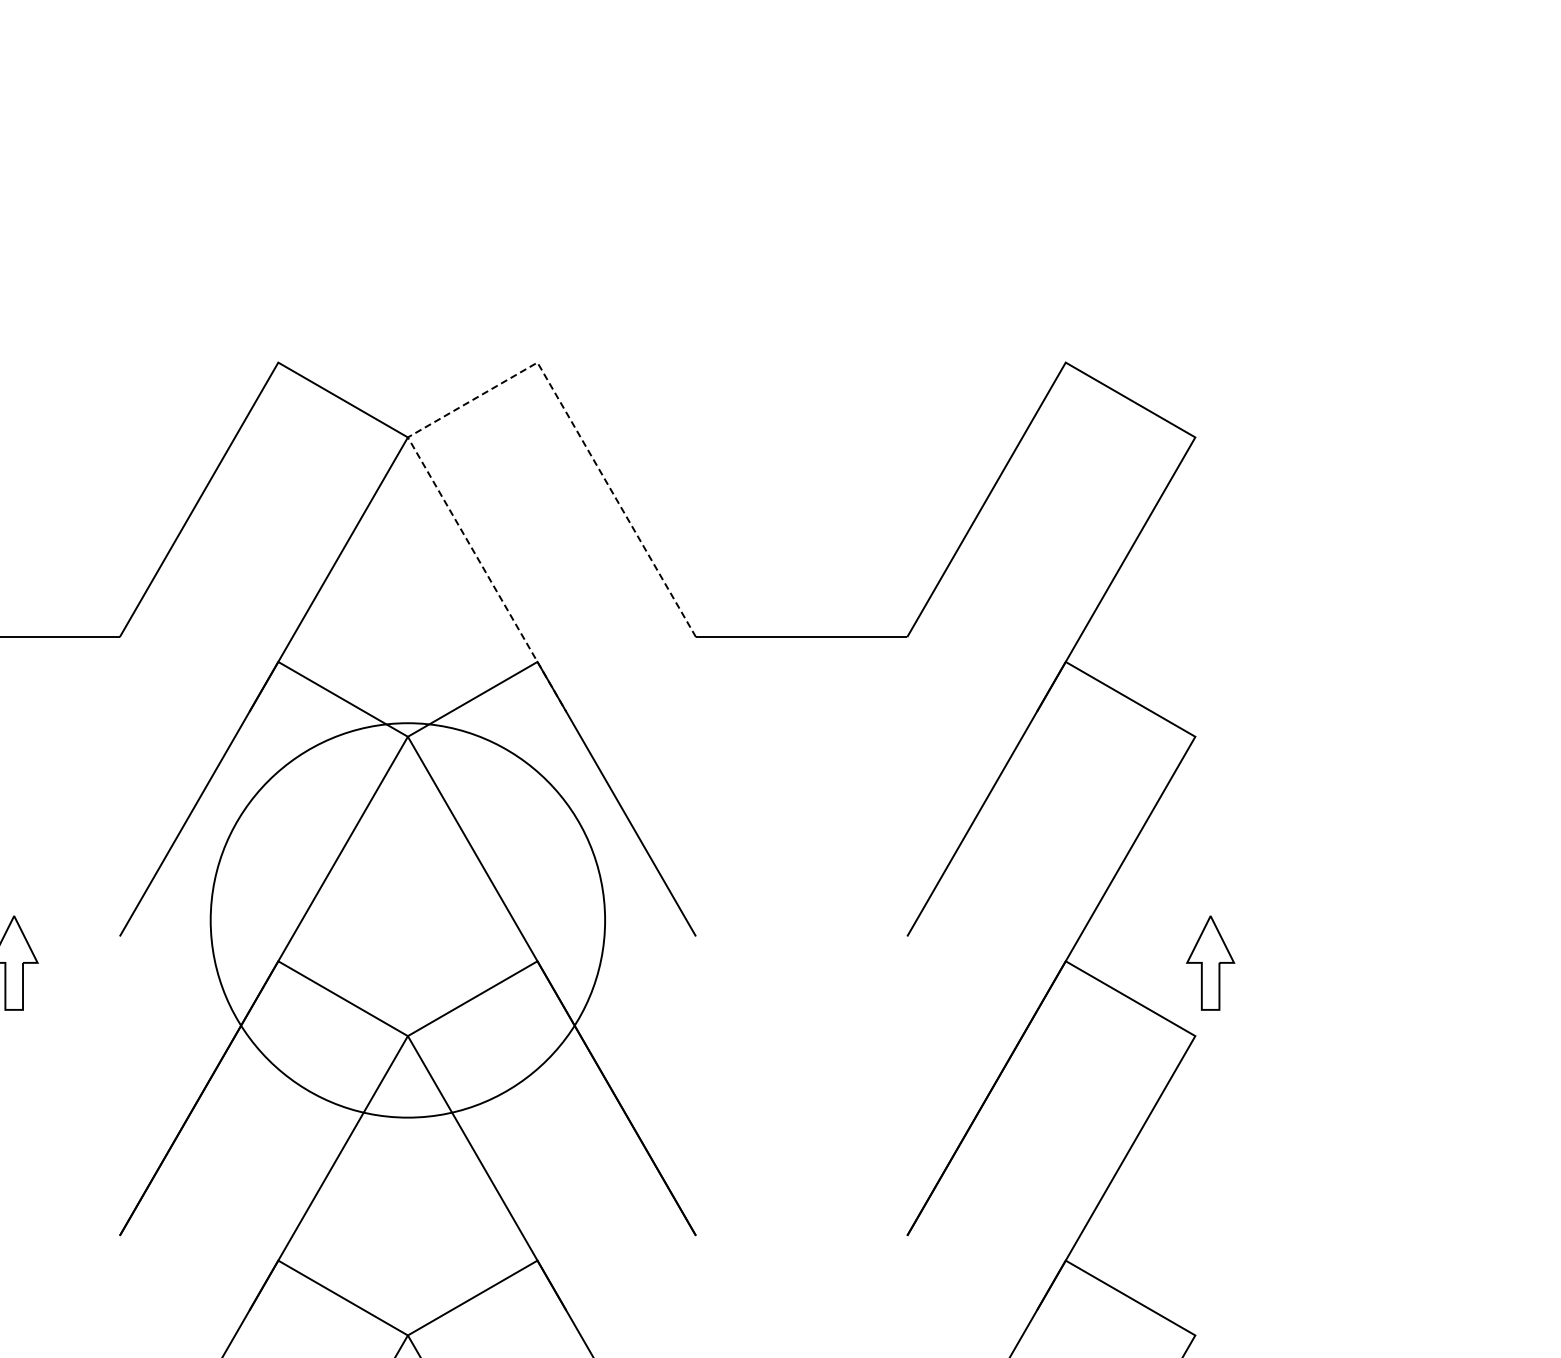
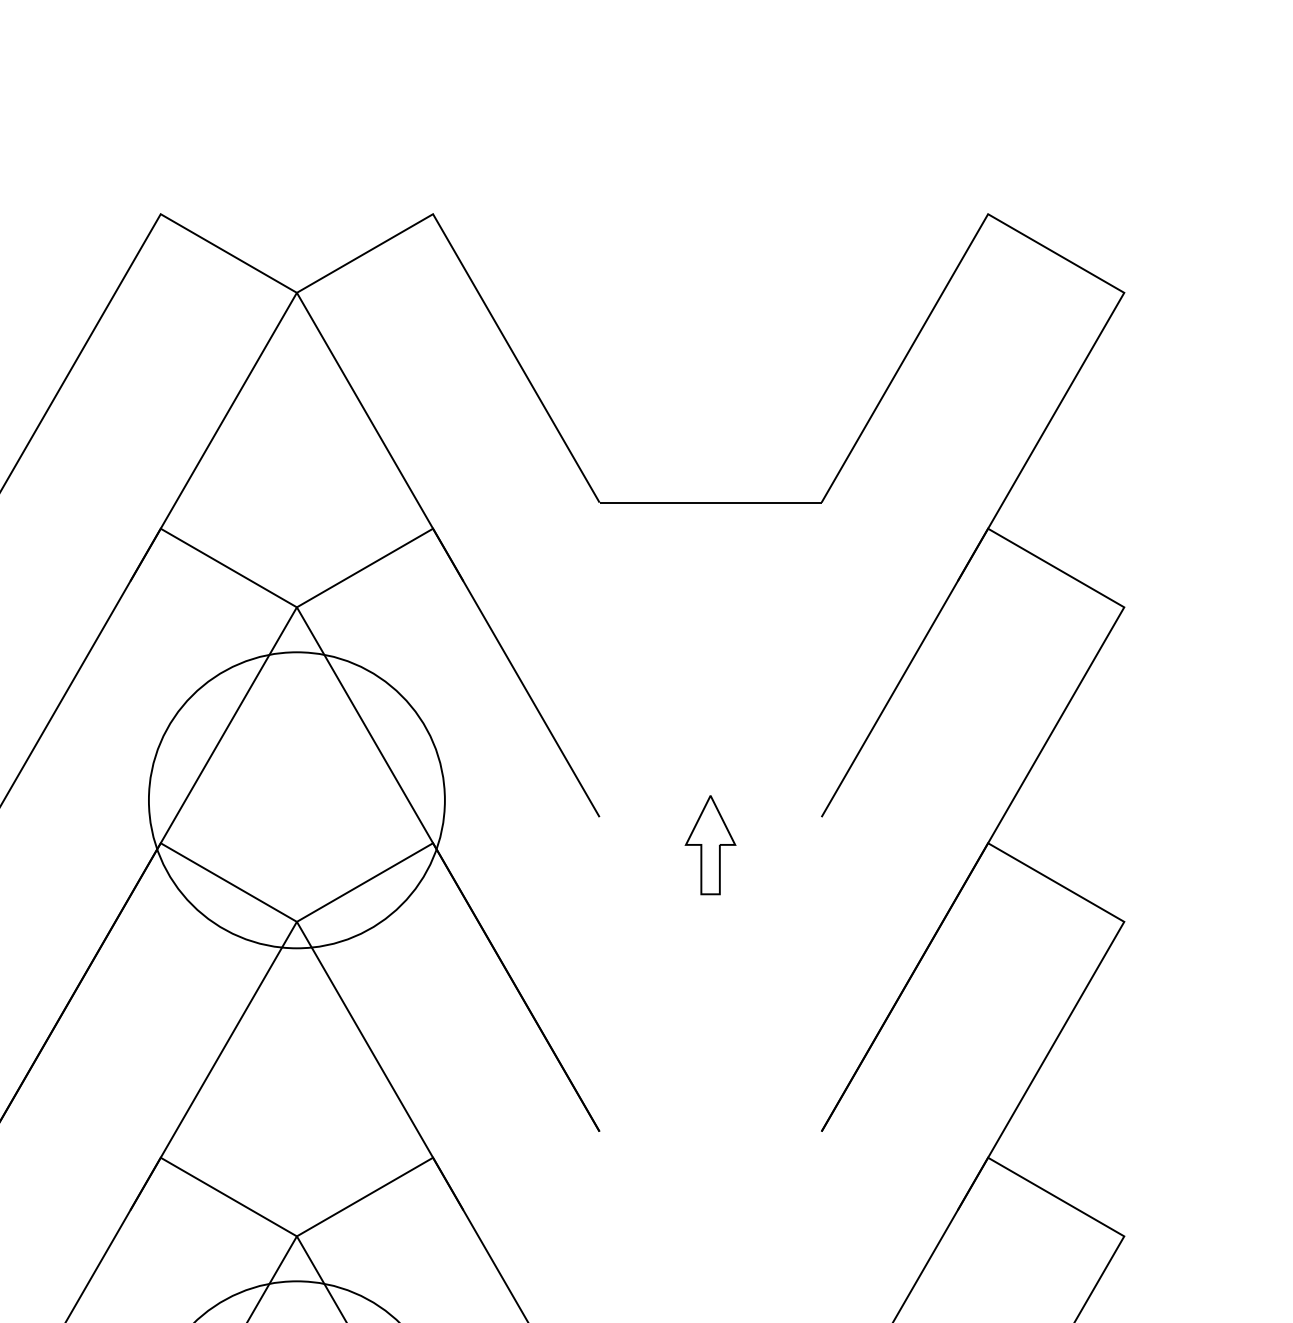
line: (472, 400) -> (364, 254), dashed -> solid
circle: (407, 920) -> (296, 800), size x0.71
part: (1210, 962) -> (710, 844), moved

